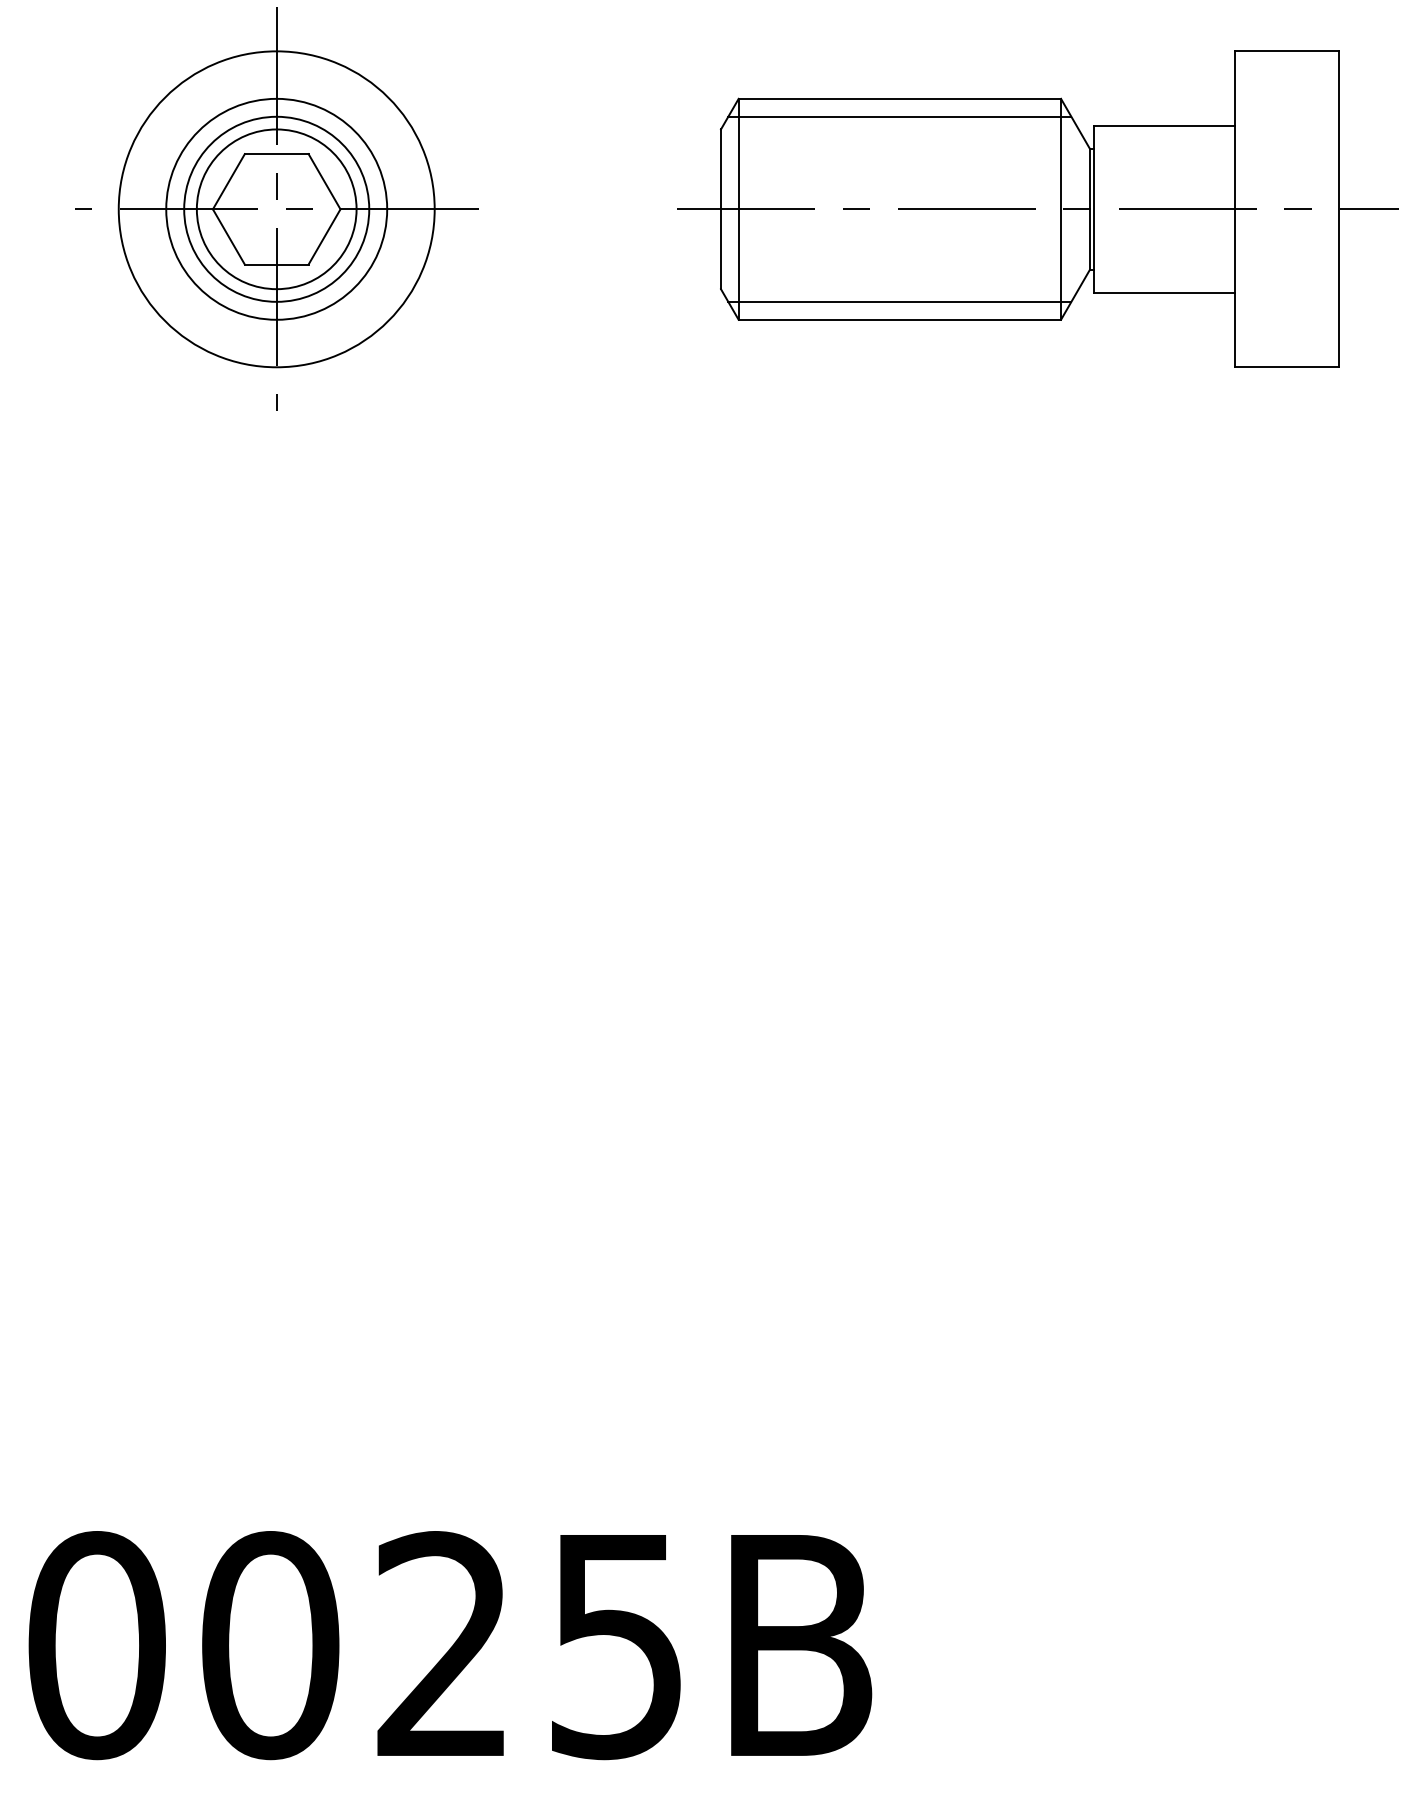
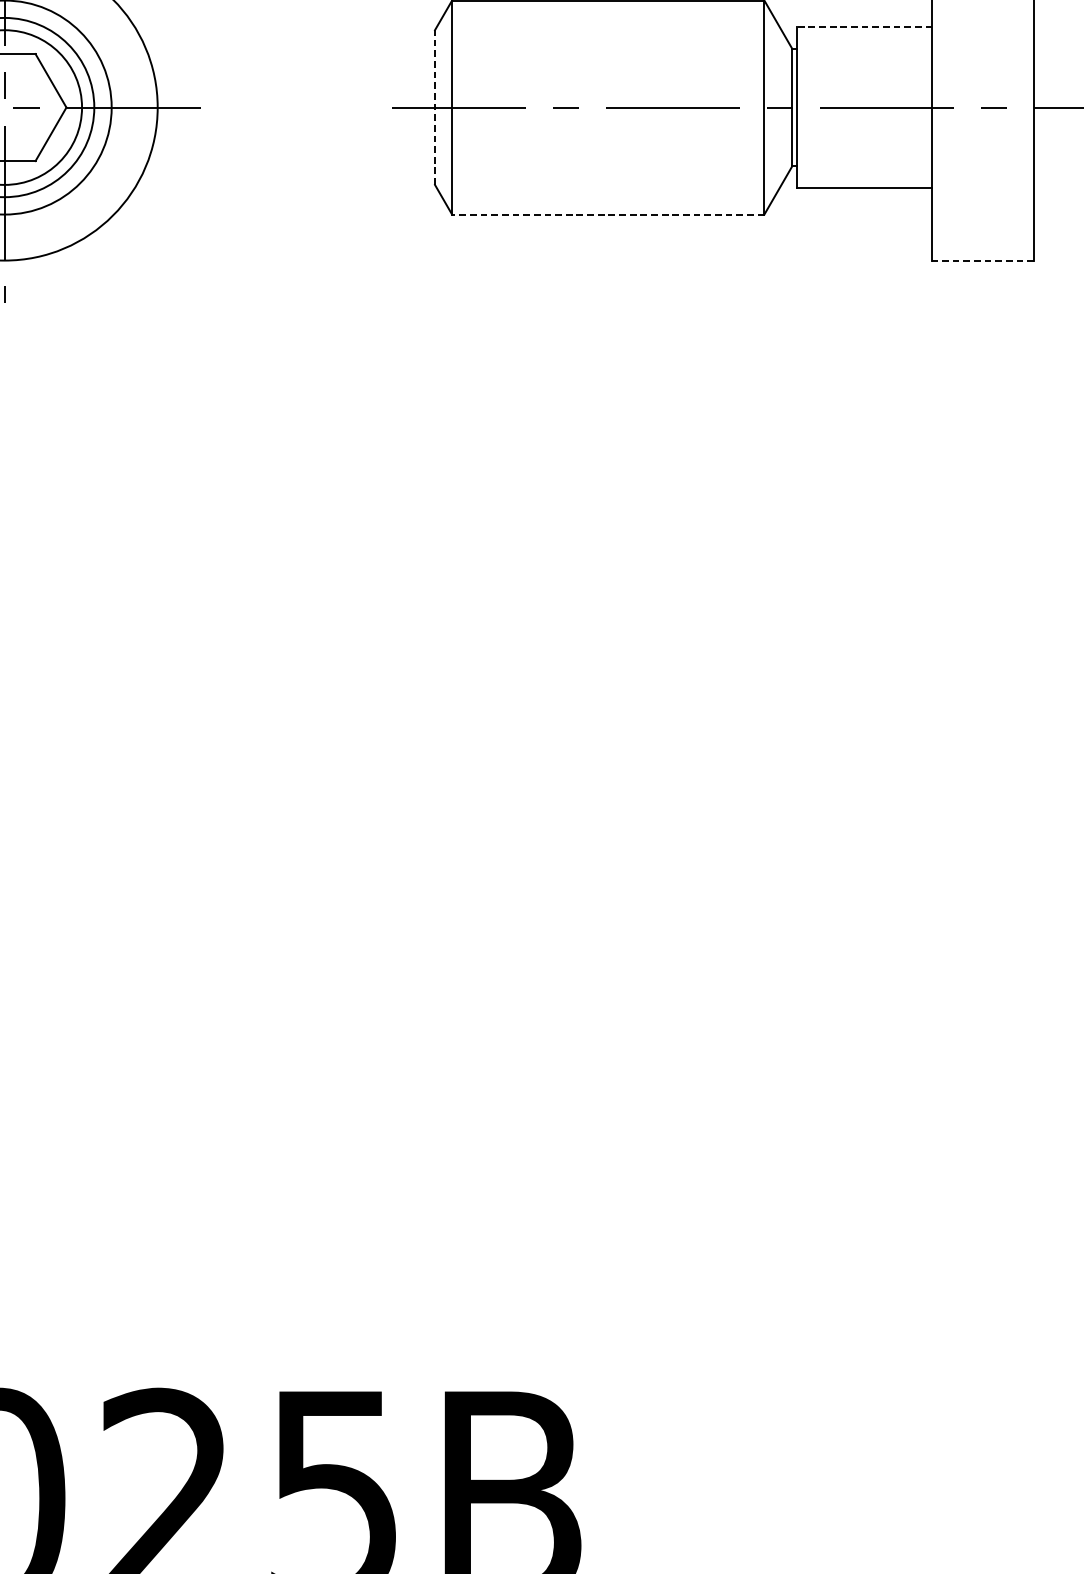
line: (899, 116) -> (607, 17), removed
line: (1163, 125) -> (863, 26), solid -> dashed
line: (720, 209) -> (434, 107), solid -> dashed
line: (899, 301) -> (607, 196), removed
line: (899, 319) -> (607, 214), solid -> dashed
line: (1286, 367) -> (982, 260), solid -> dashed

